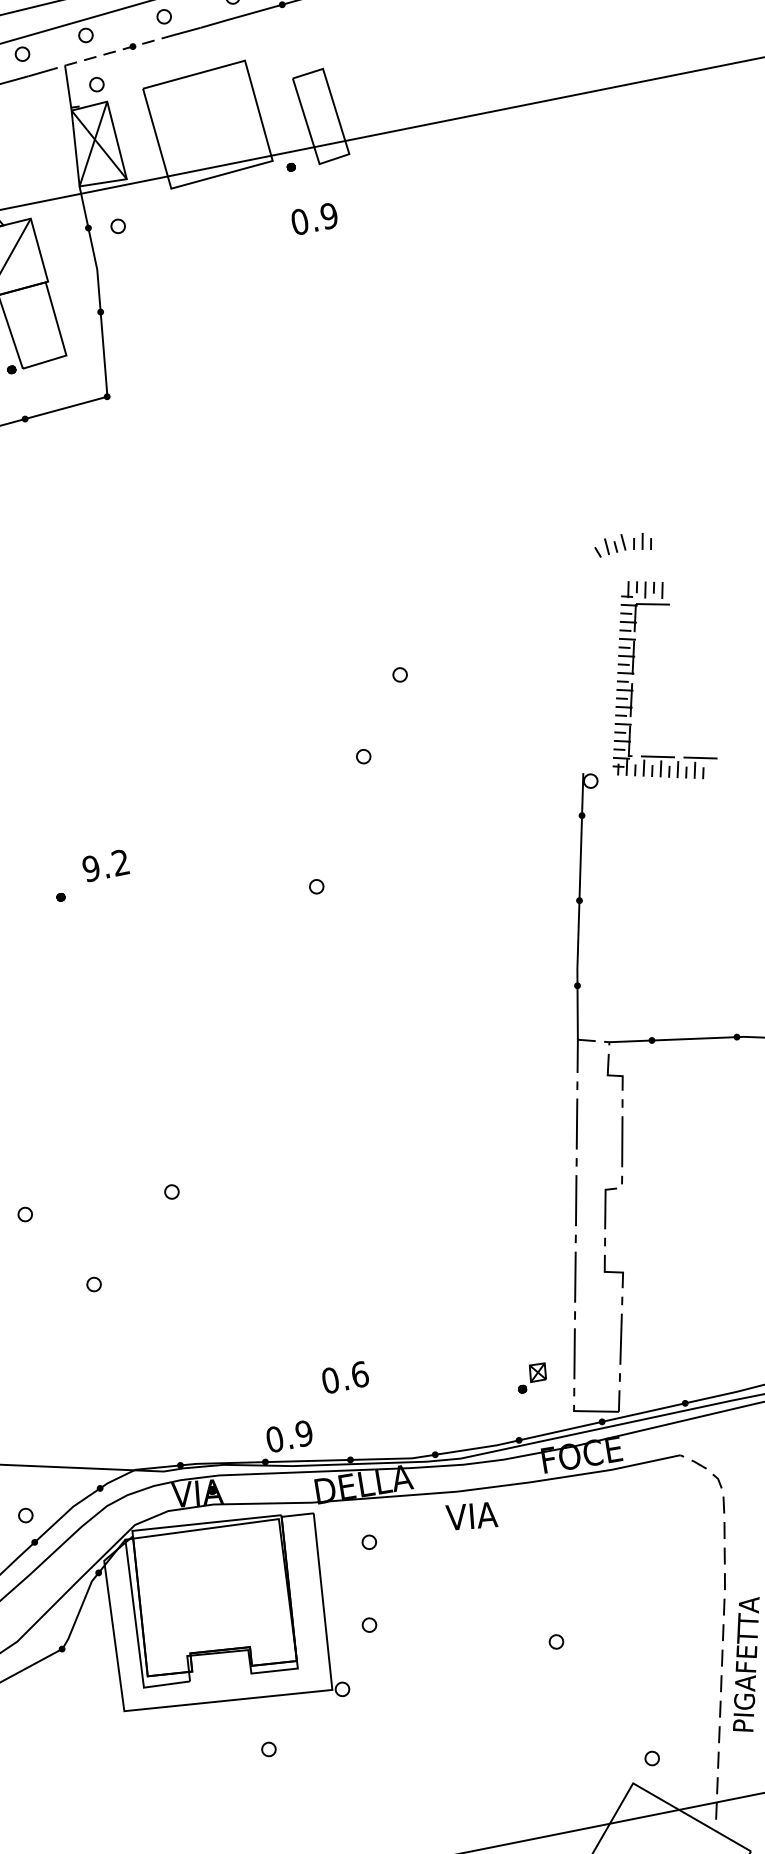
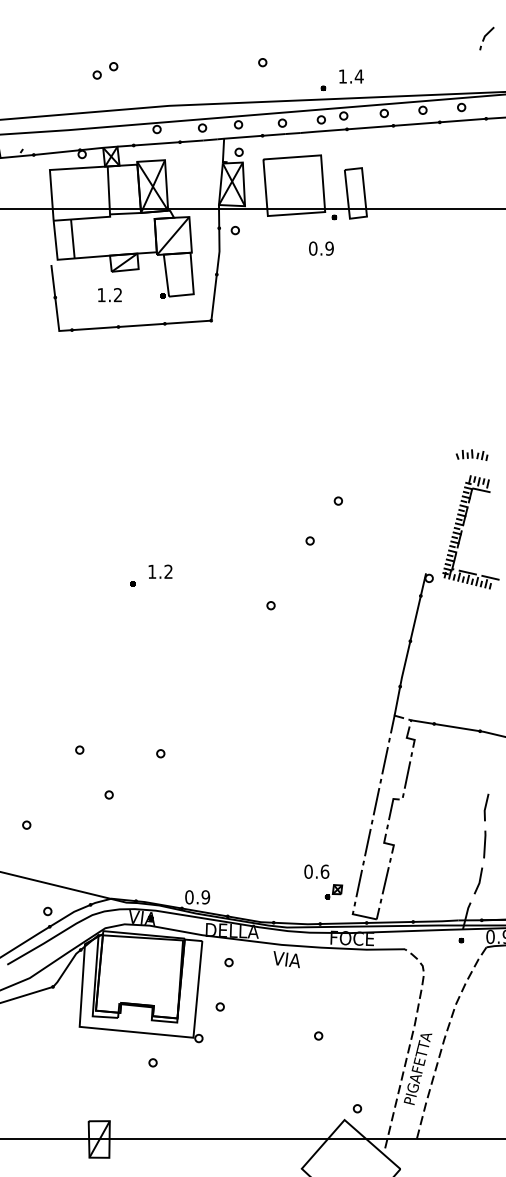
line: (111, 52) -> (250, 136), dashed -> solid
text: (314, 218) -> (321, 248), moved
text: (91, 867) -> (152, 571), 9.2 -> 1.2
text: (344, 1377) -> (316, 871), moved

